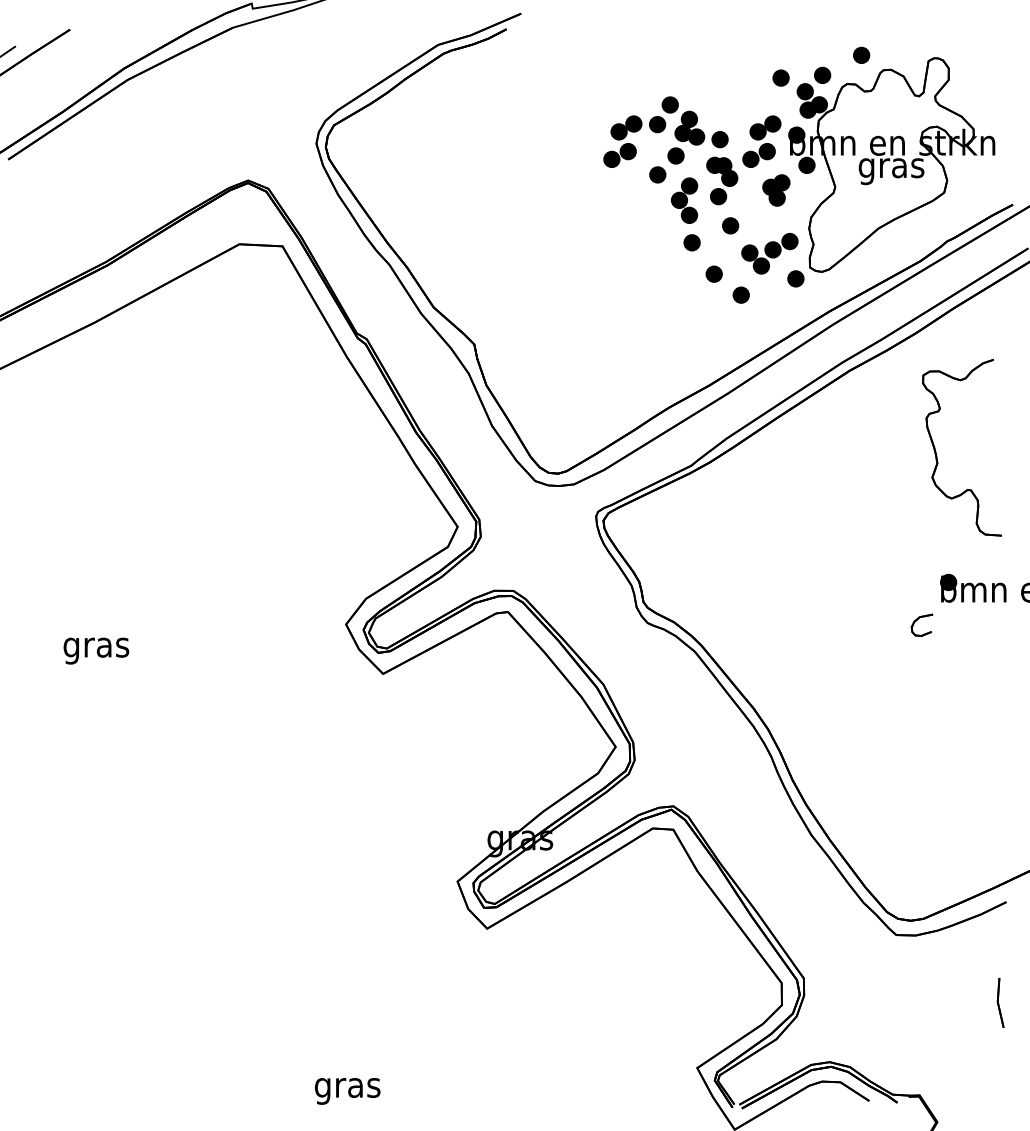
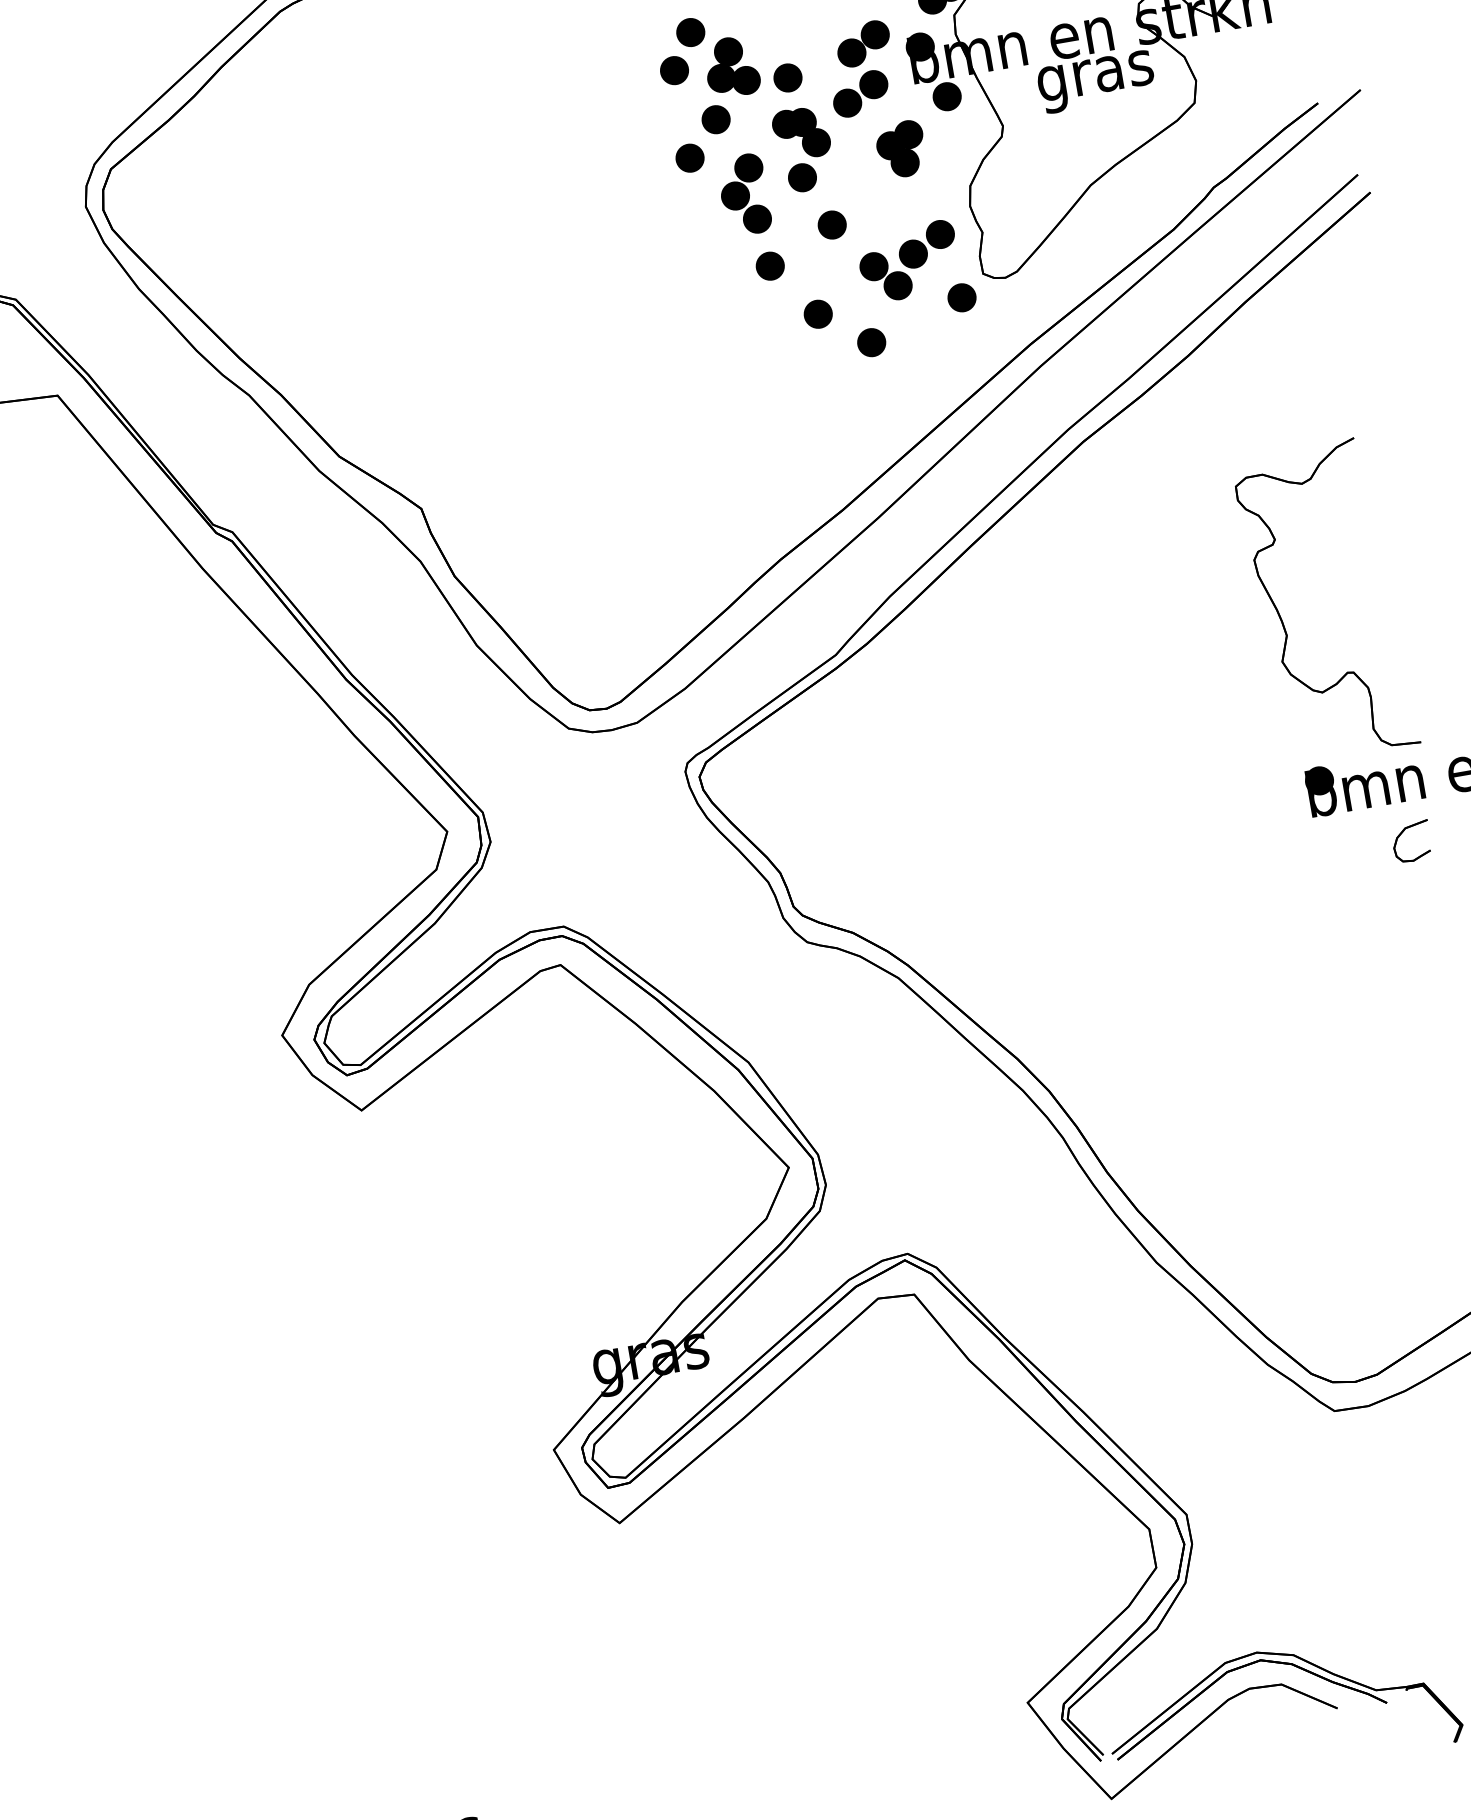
part: (622, 141) -> (618, 110), removed
part: (937, 455) -> (1284, 621), moved
part: (921, 624) -> (1410, 840), moved

